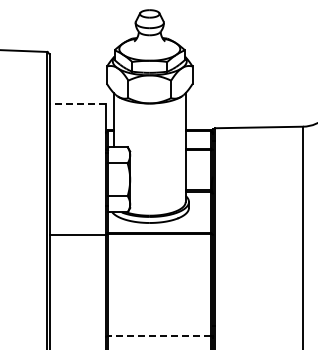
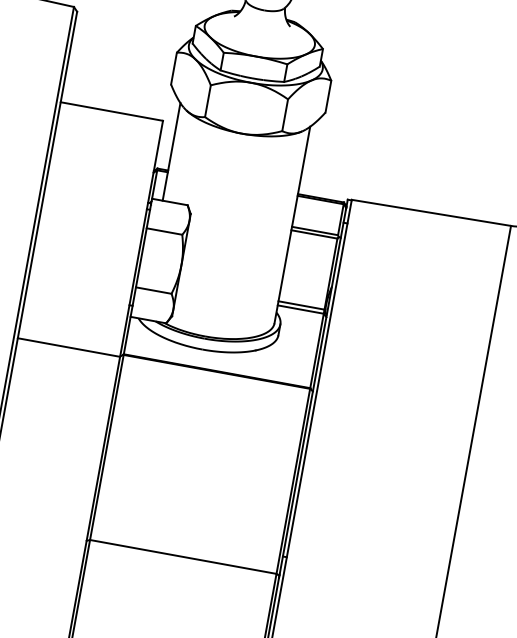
line: (77, 104) -> (110, 111), dashed -> solid
line: (159, 335) -> (183, 556), dashed -> solid

